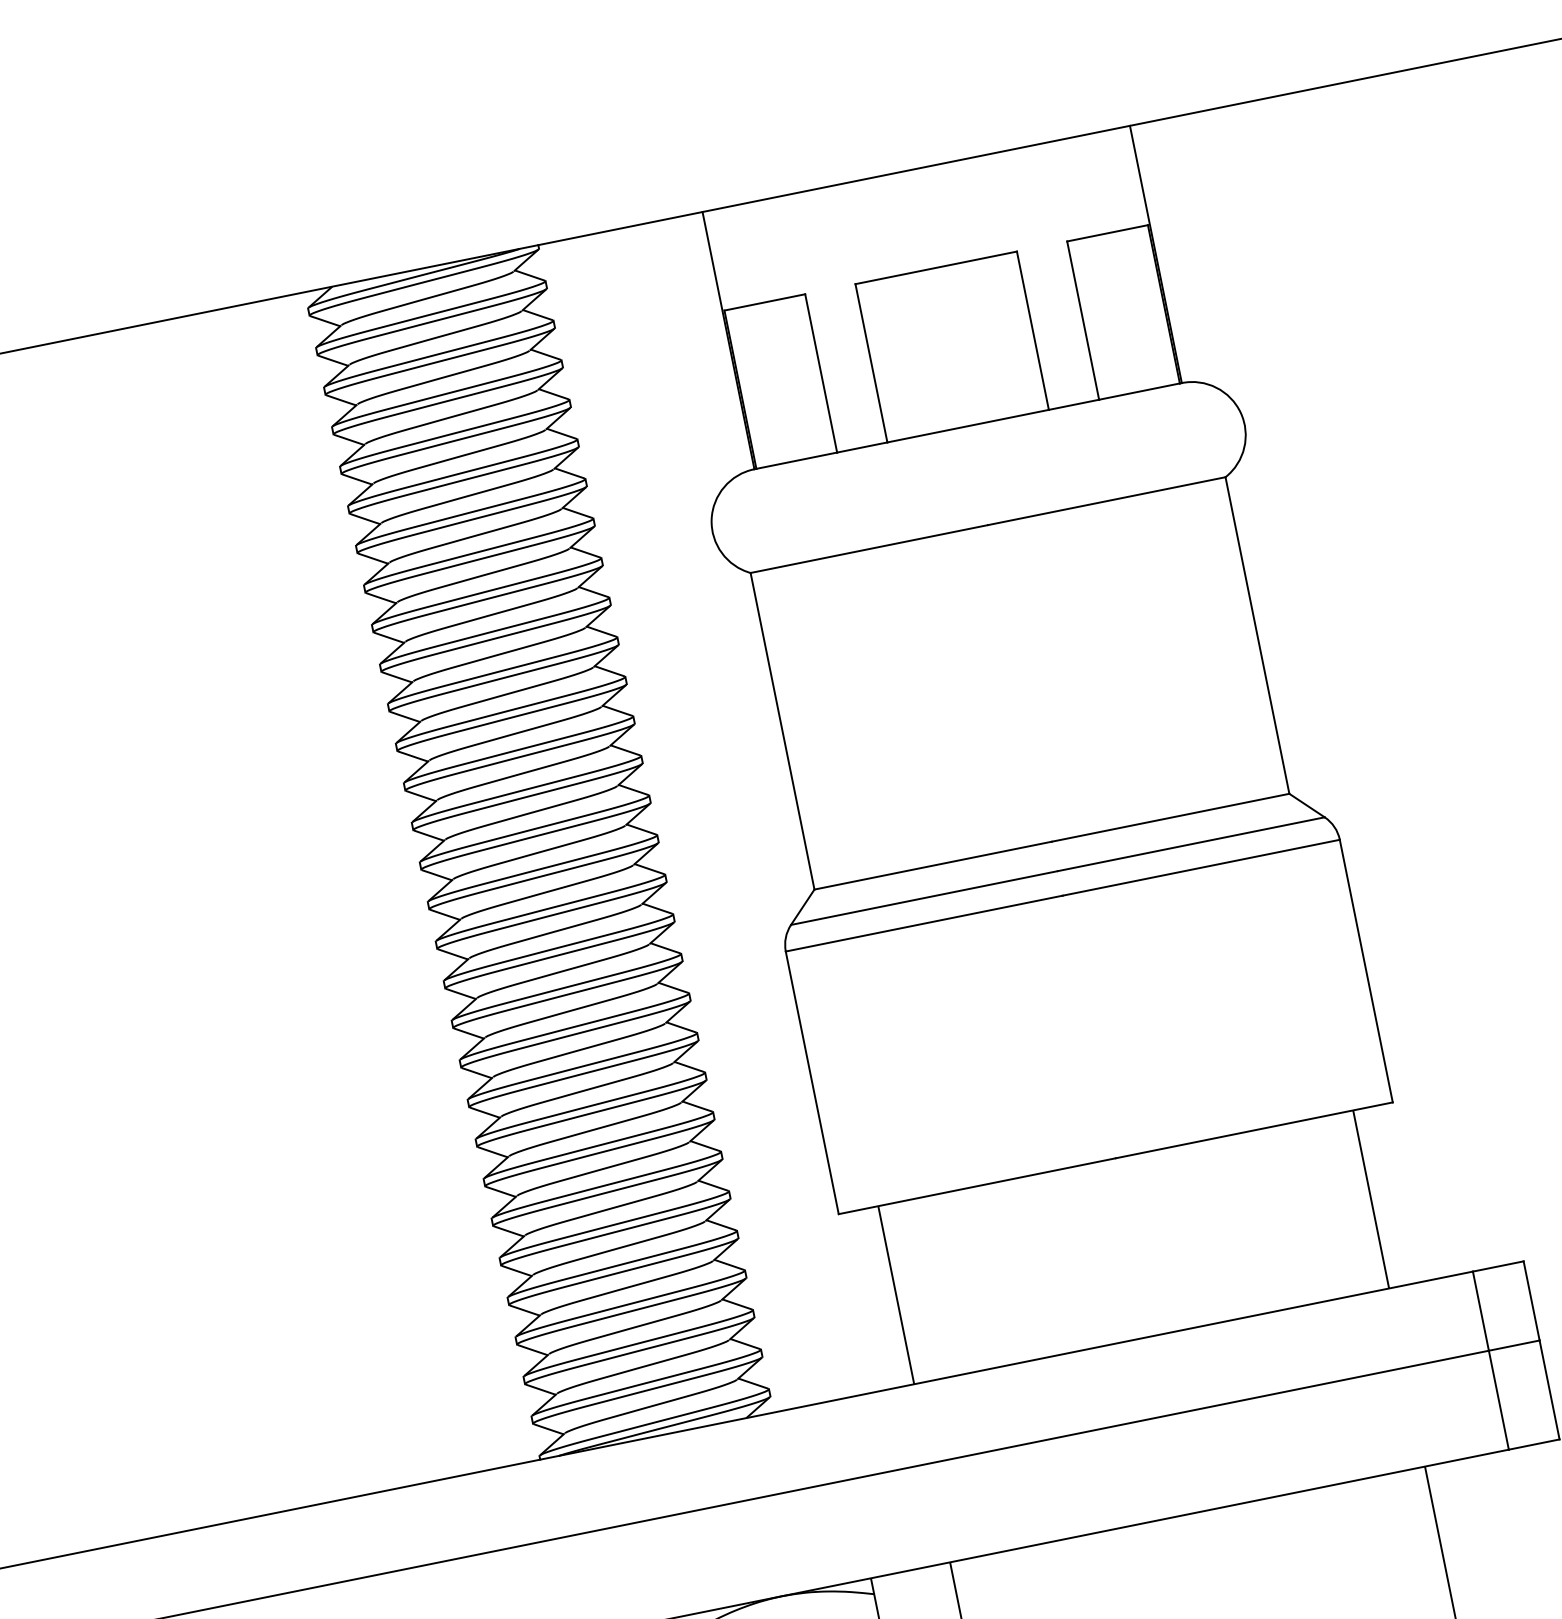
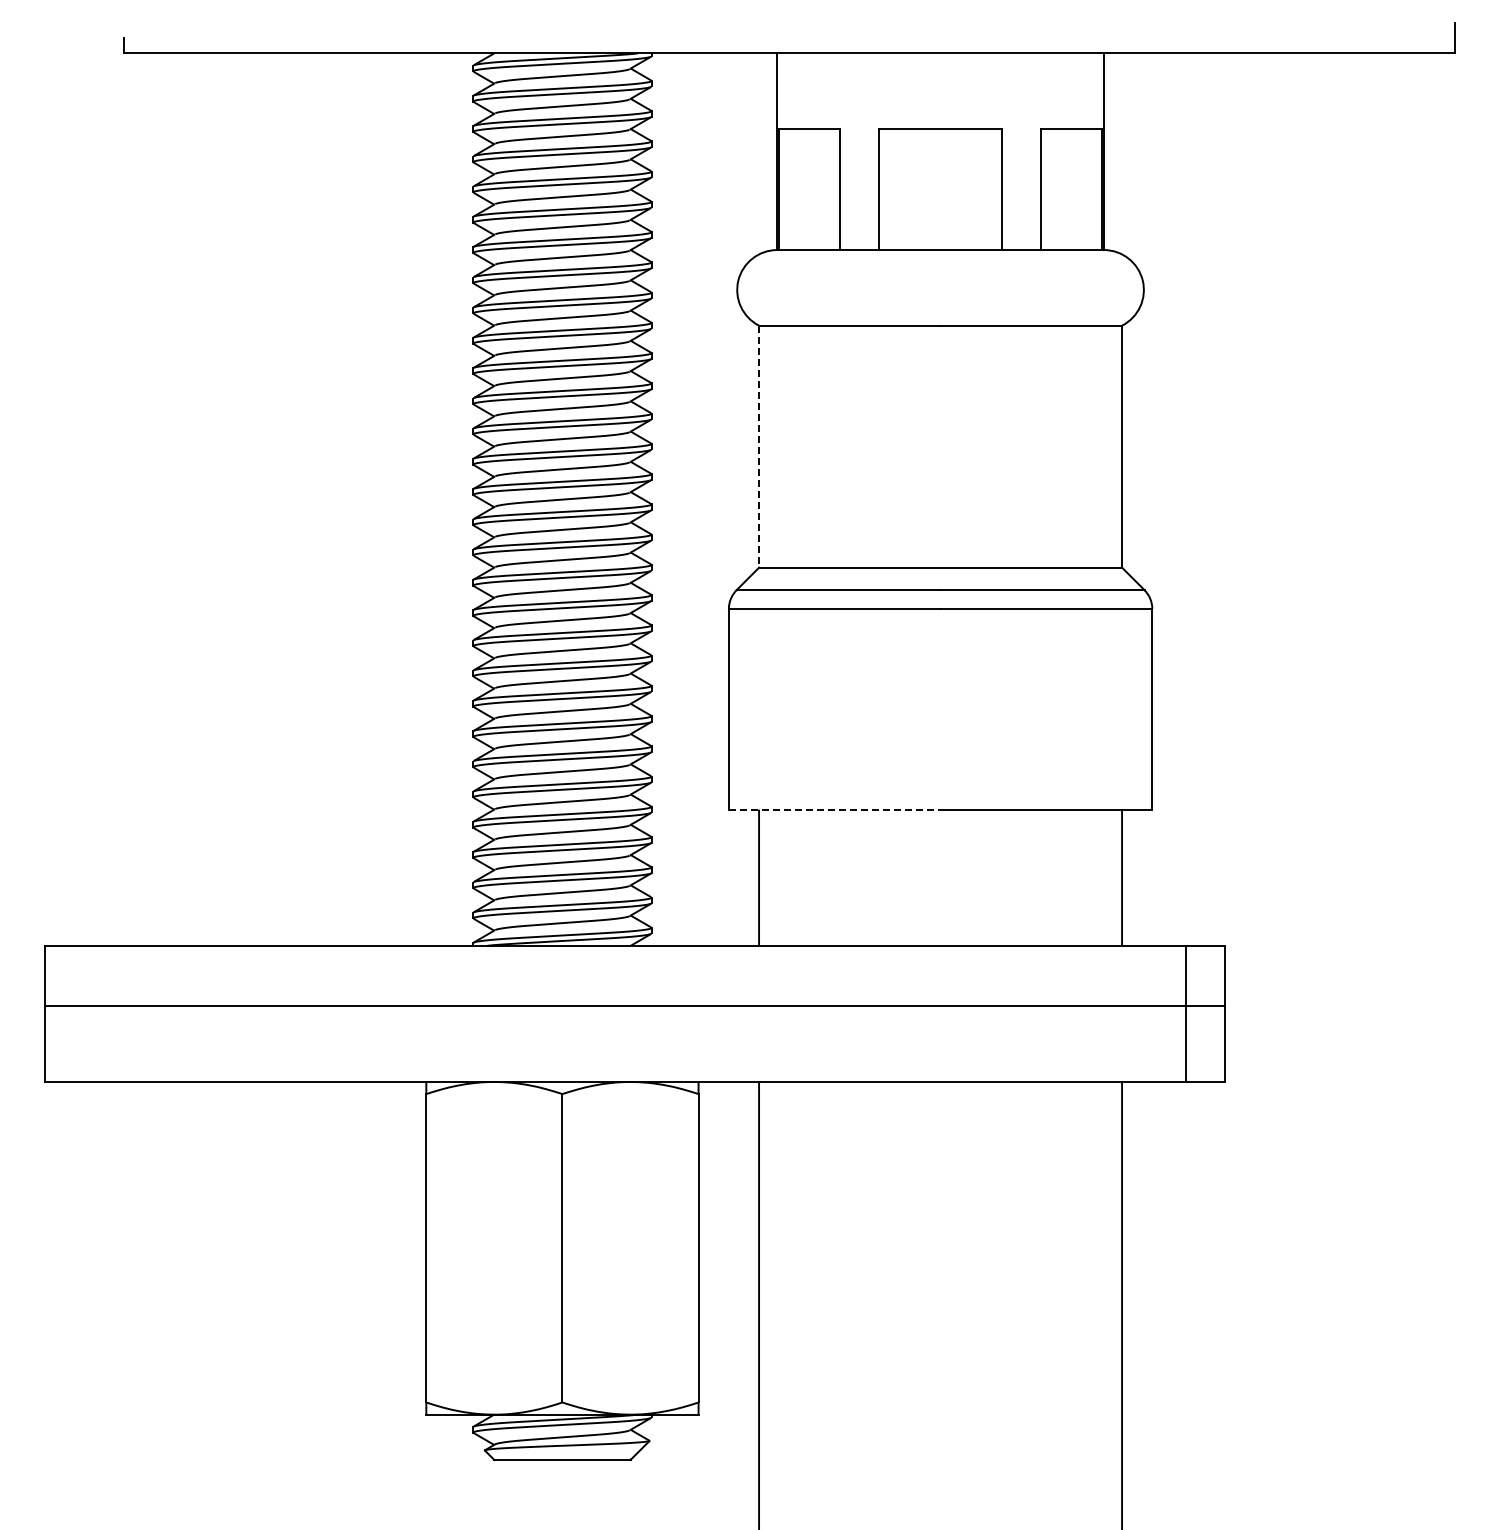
line: (783, 730) -> (759, 446), solid -> dashed
line: (976, 1186) -> (834, 809), solid -> dashed

